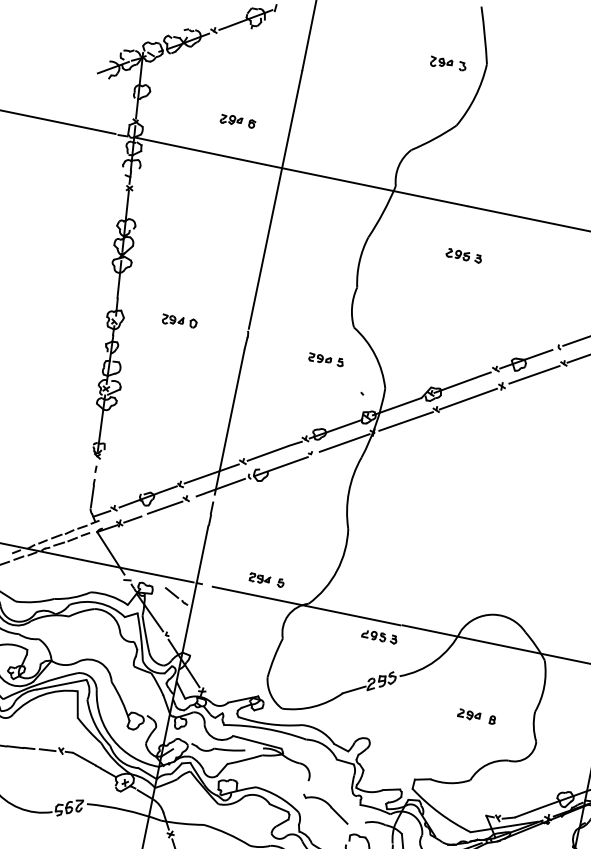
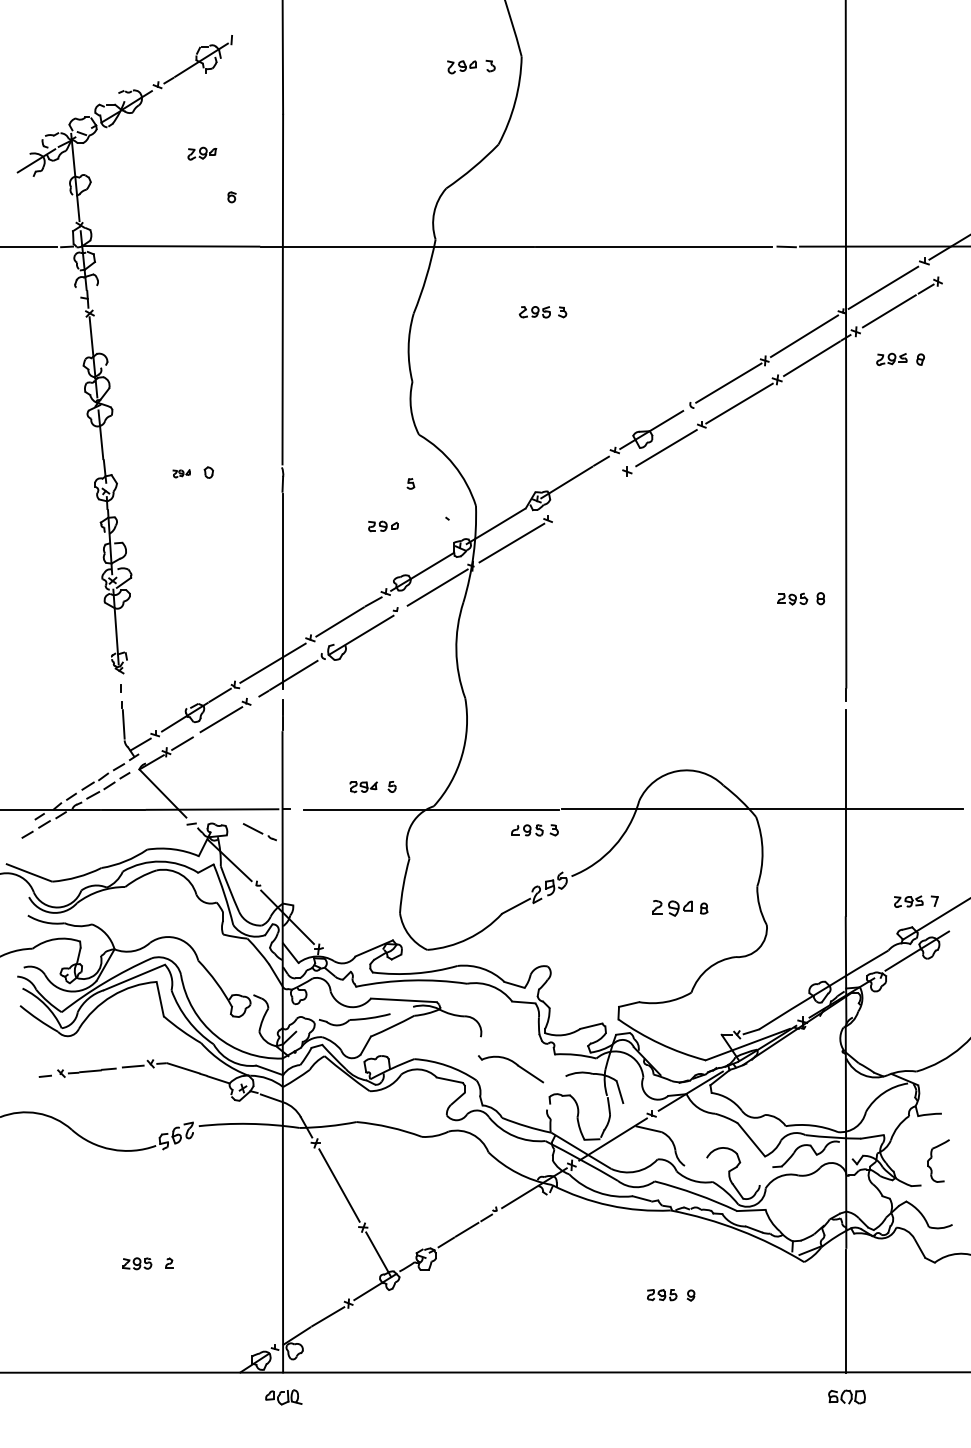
part: (231, 120) -> (202, 153), moved
part: (173, 320) -> (181, 473), size x0.6
part: (320, 358) -> (383, 526), moved
line: (468, 399) -> (586, 497), removed
part: (469, 715) -> (672, 908), size x1.4

